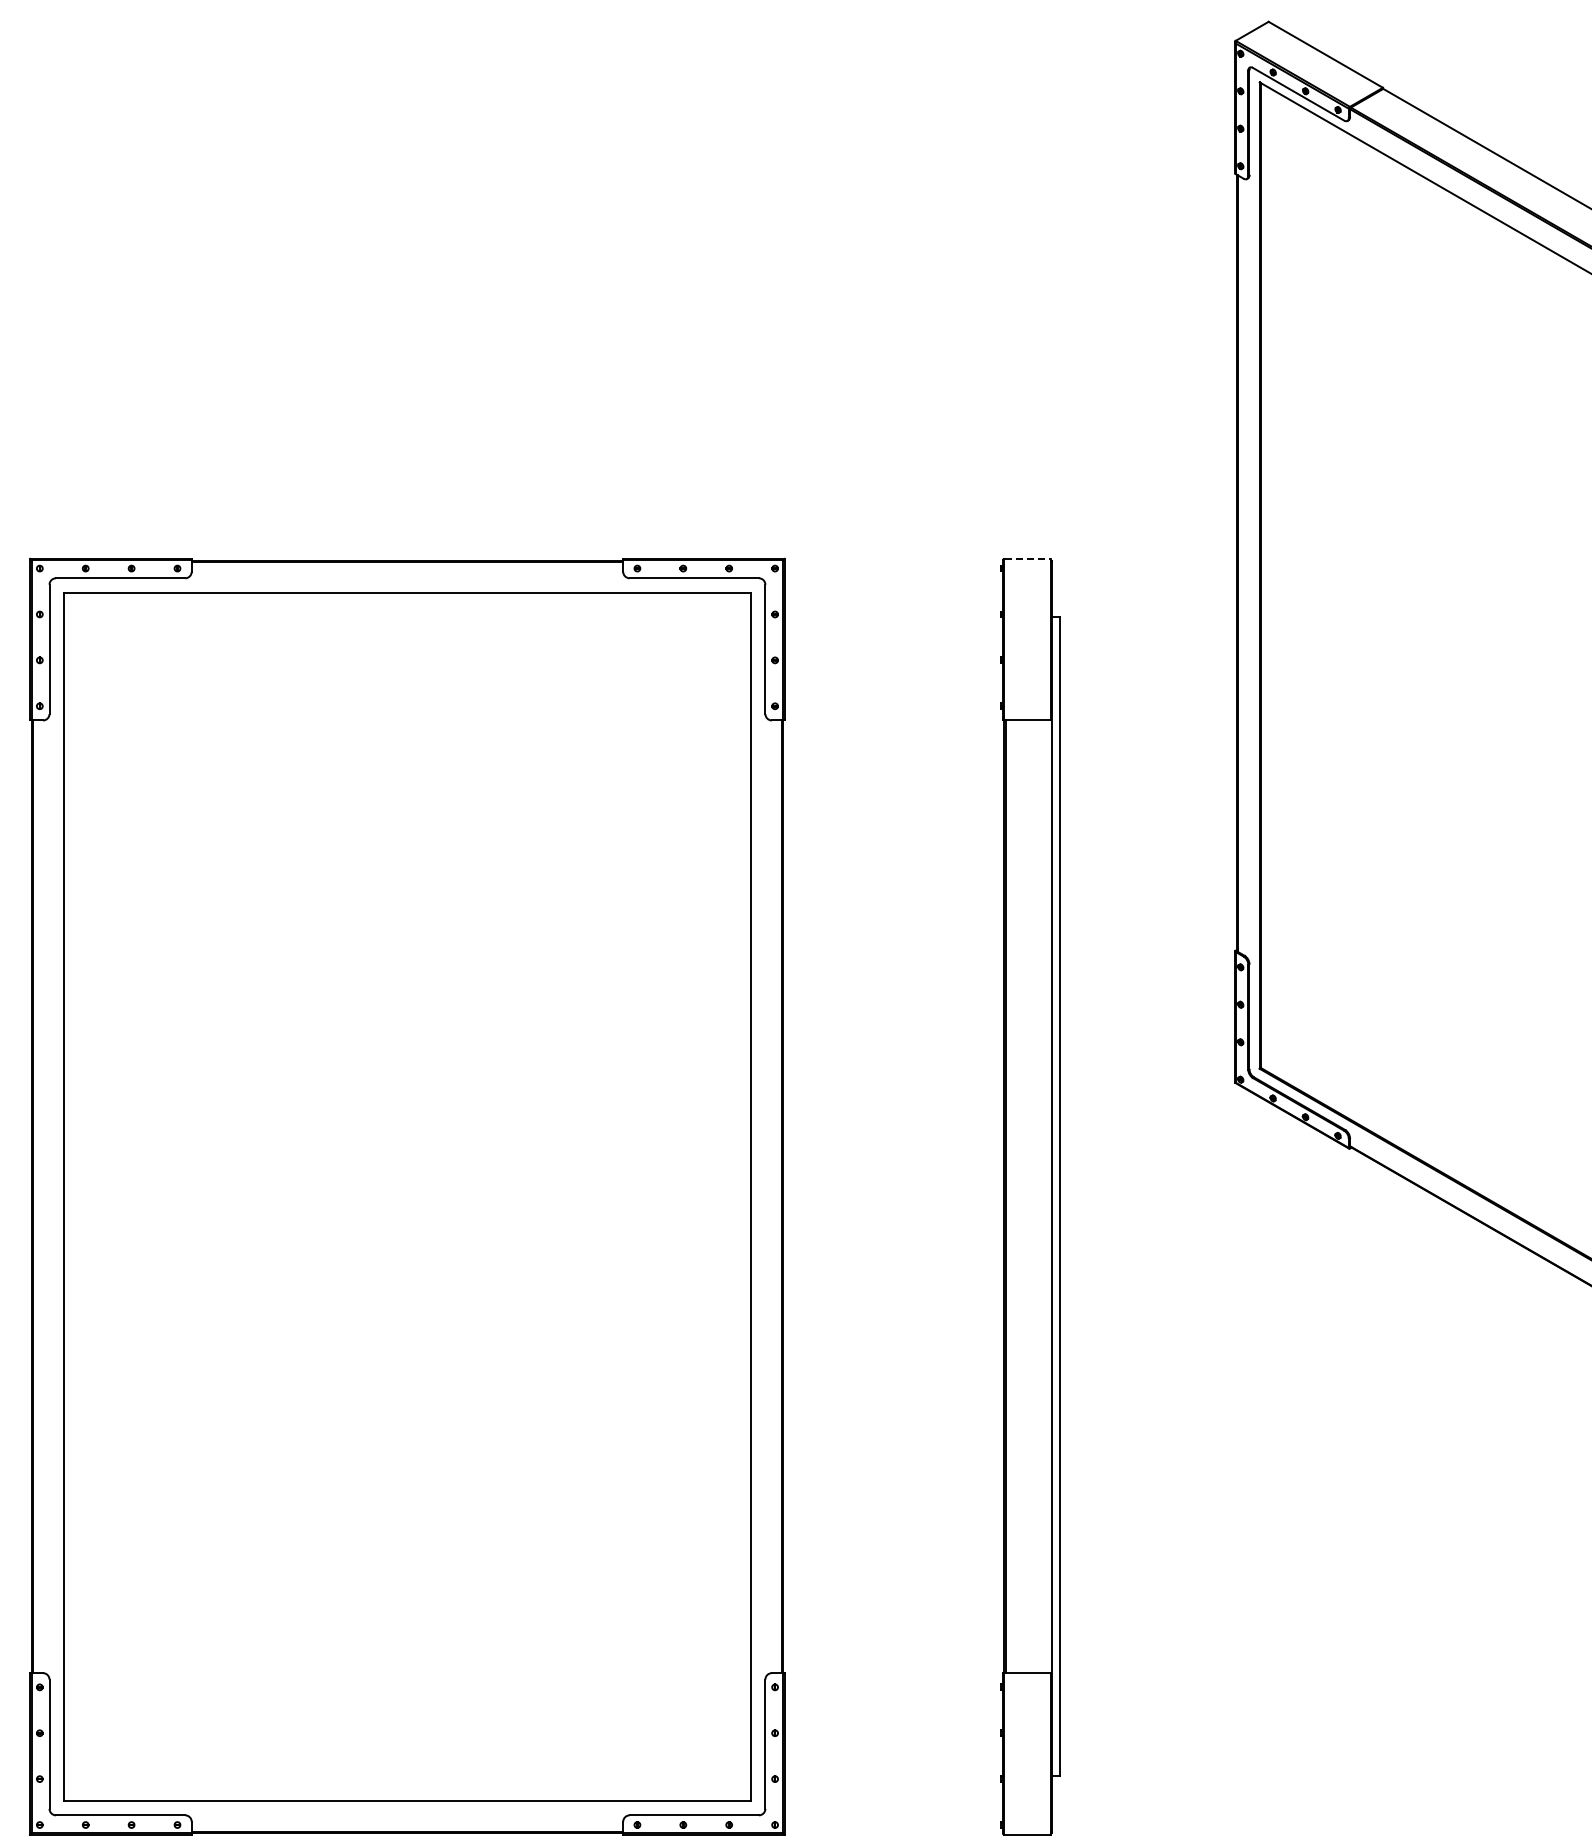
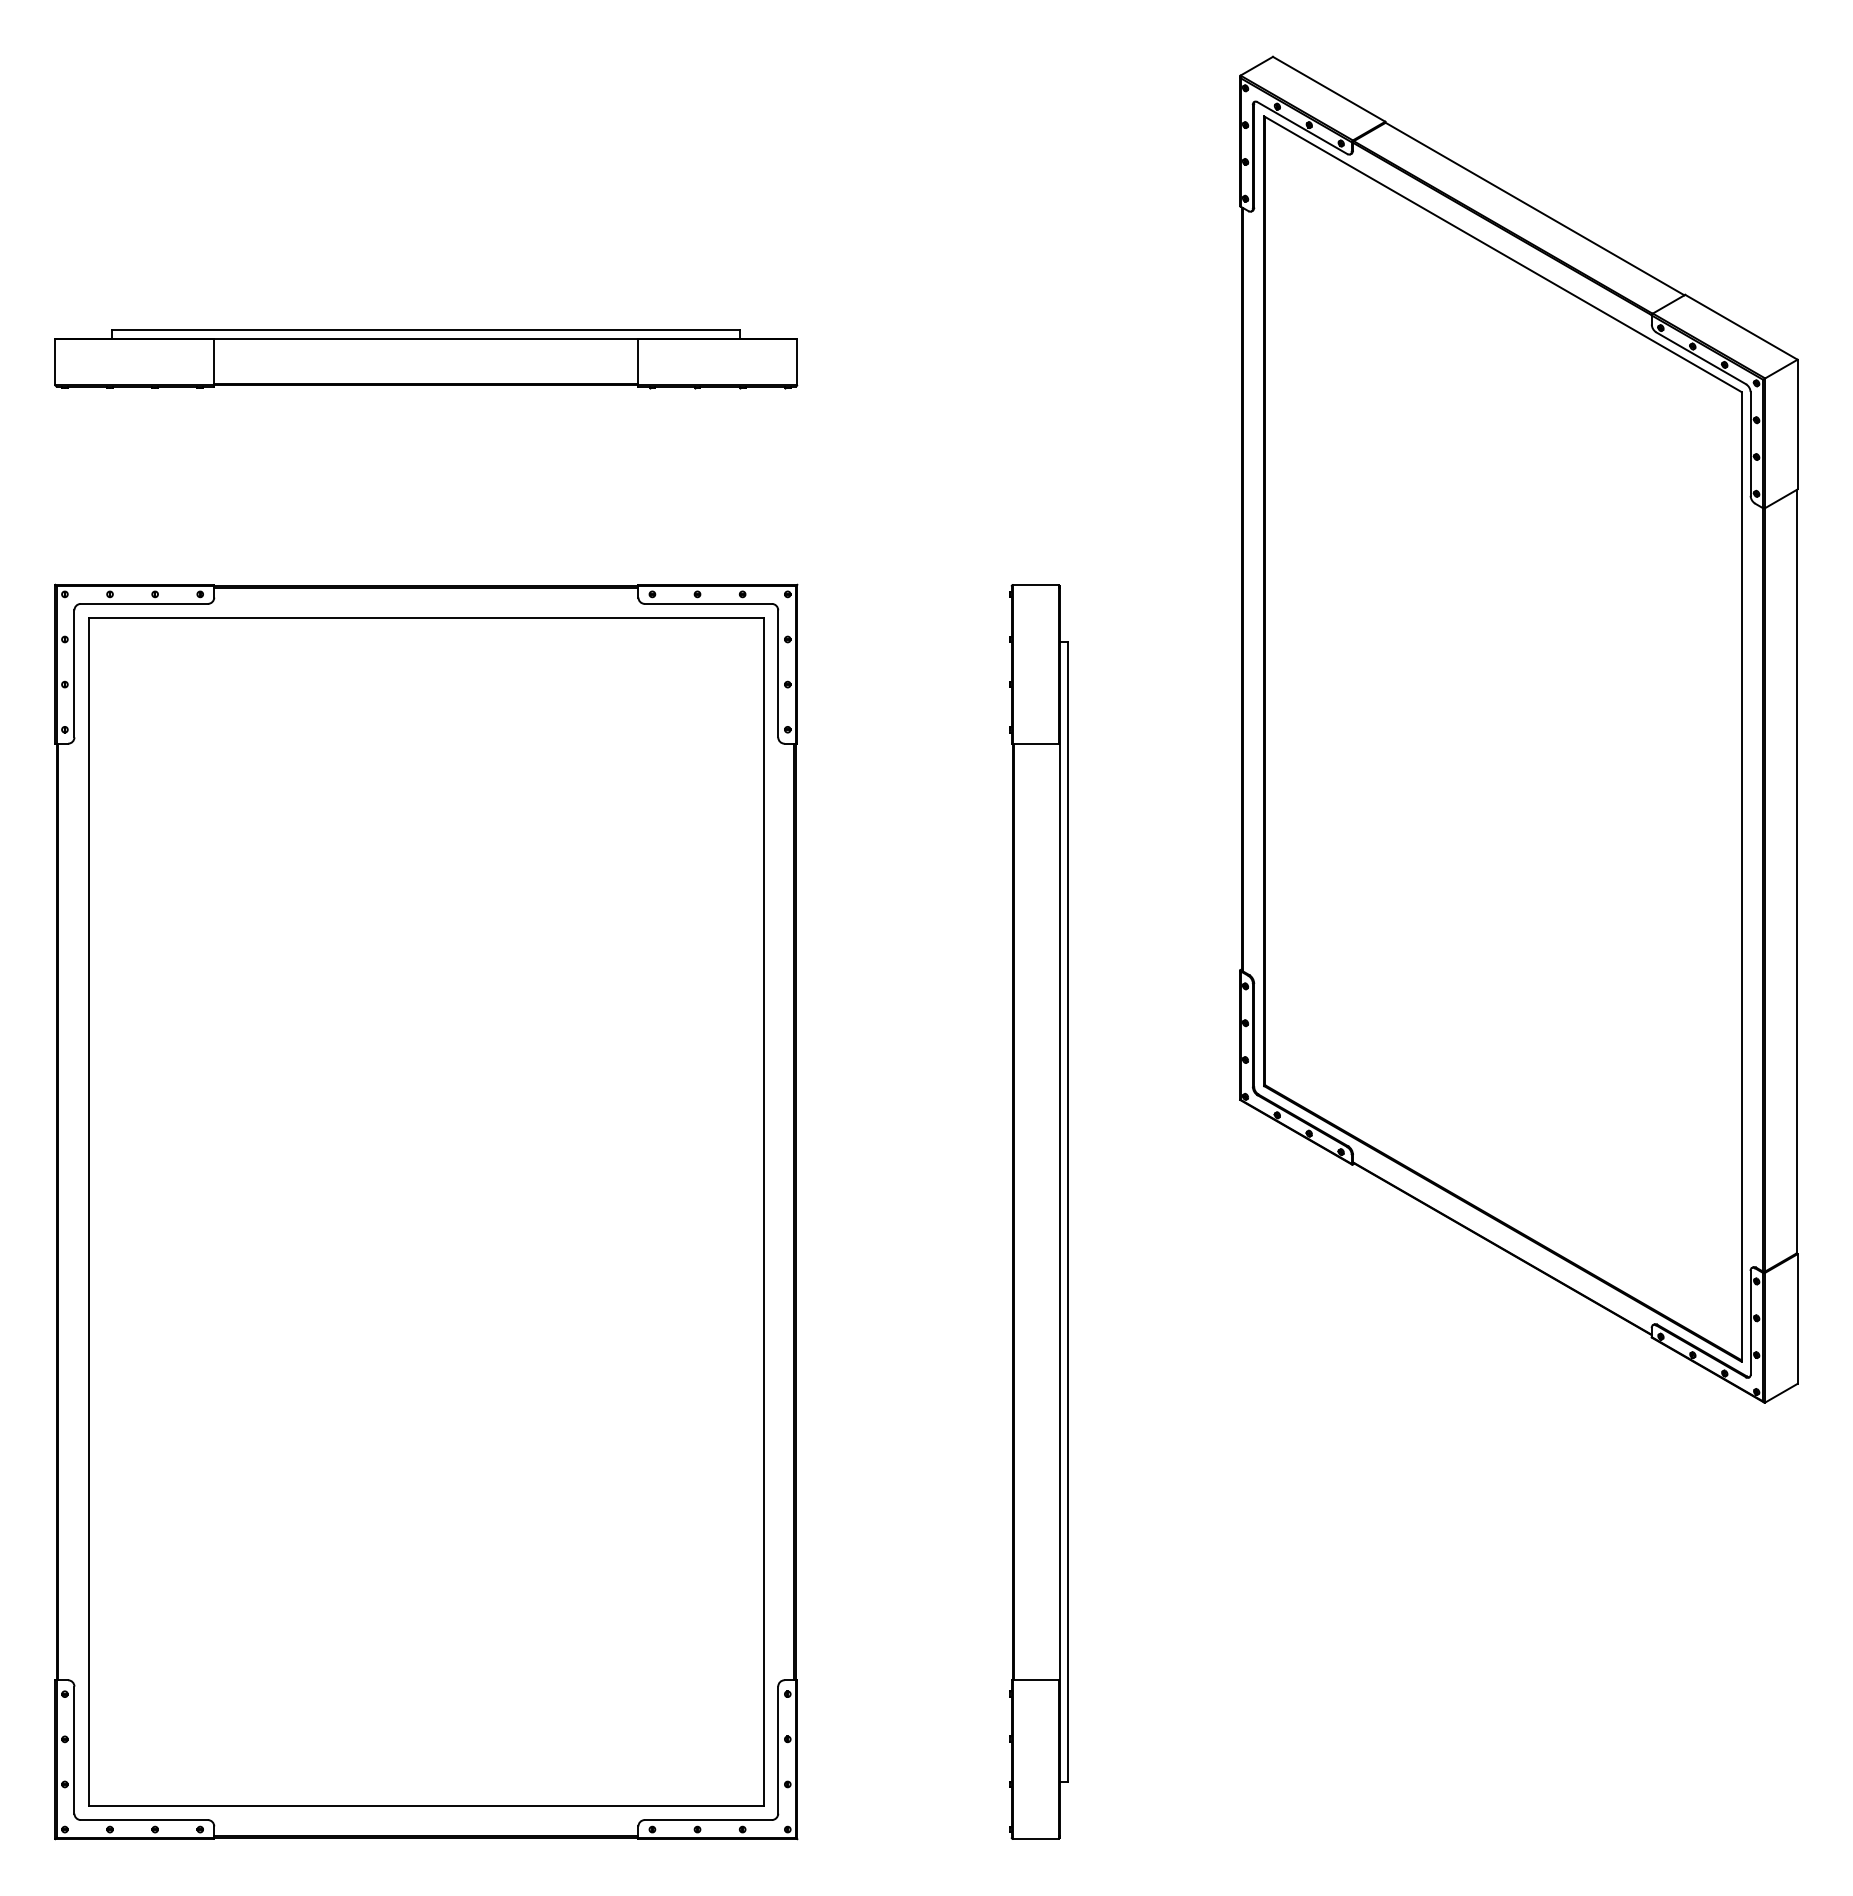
part: (407, 329) -> (426, 359), added
line: (1028, 558) -> (1036, 584), dashed -> solid

